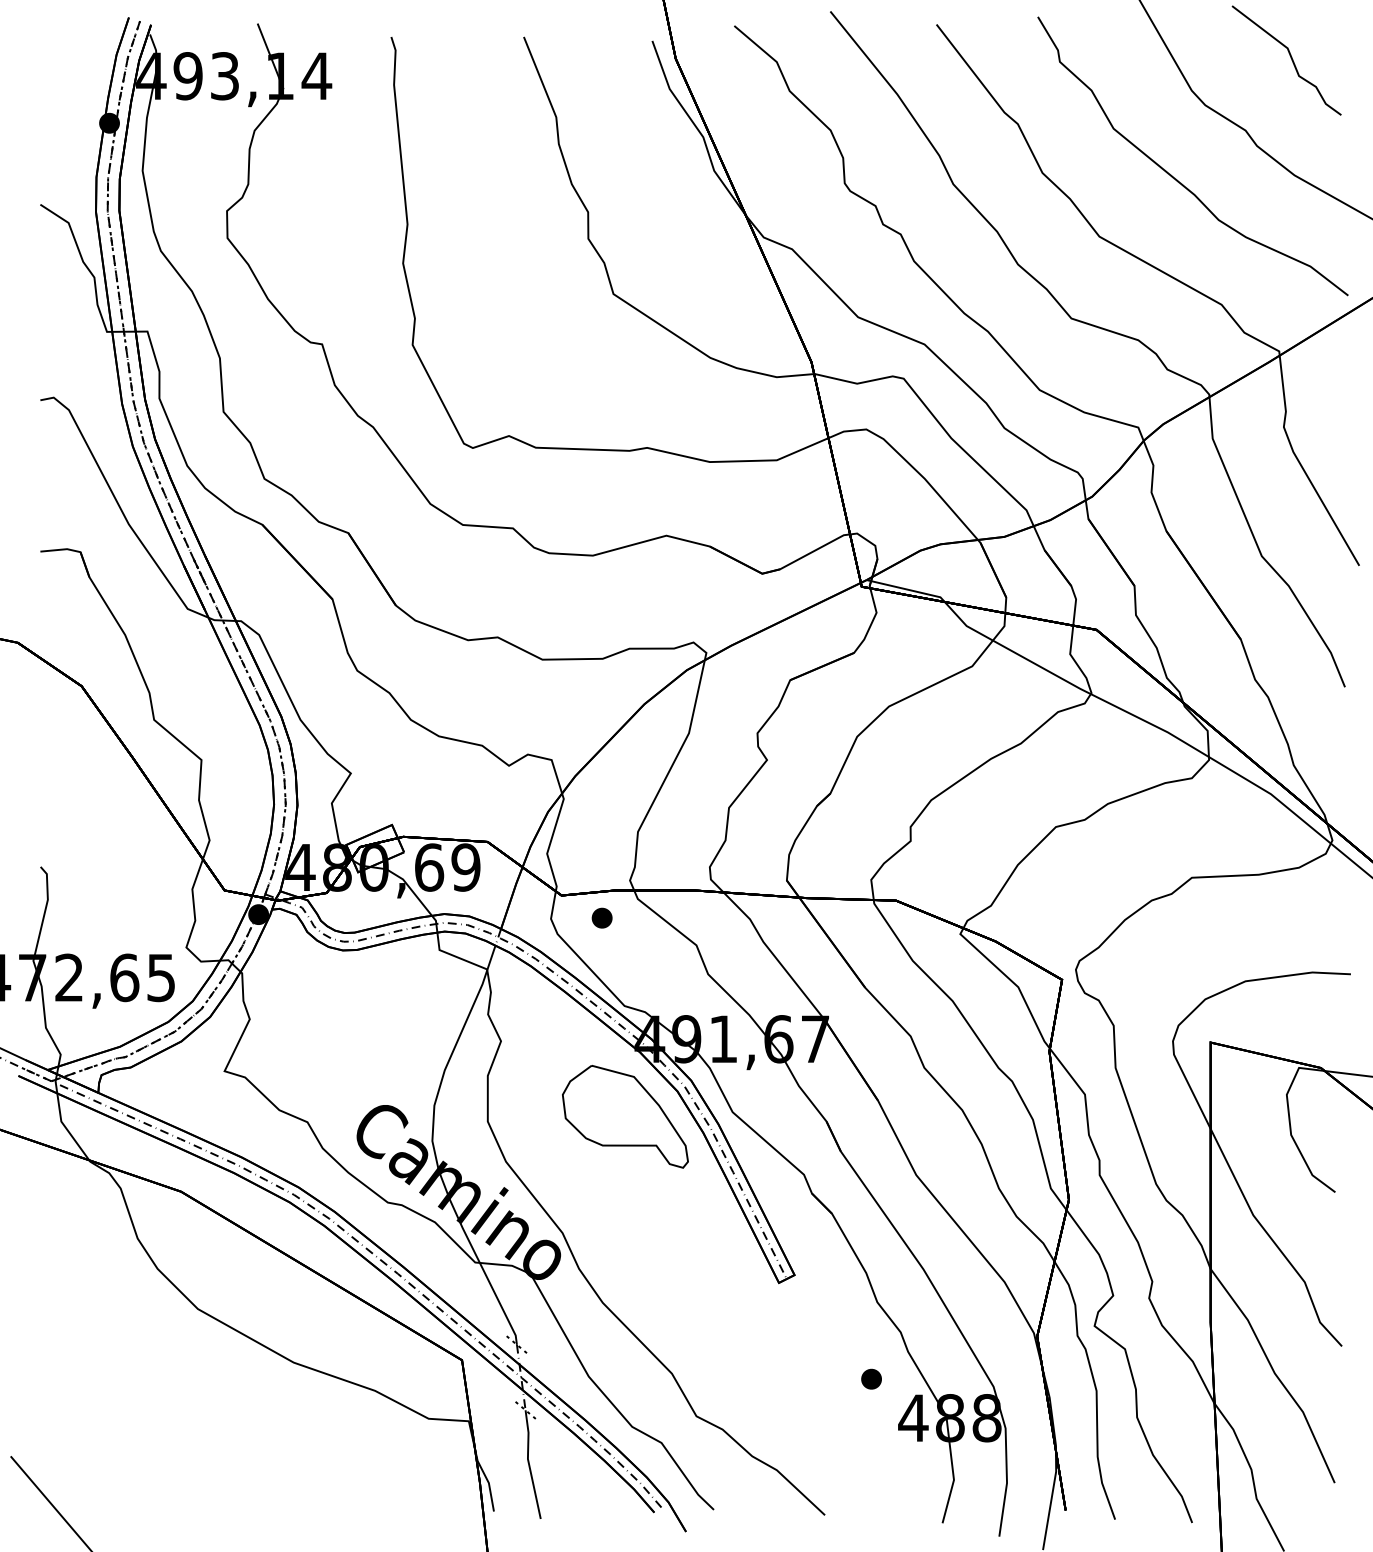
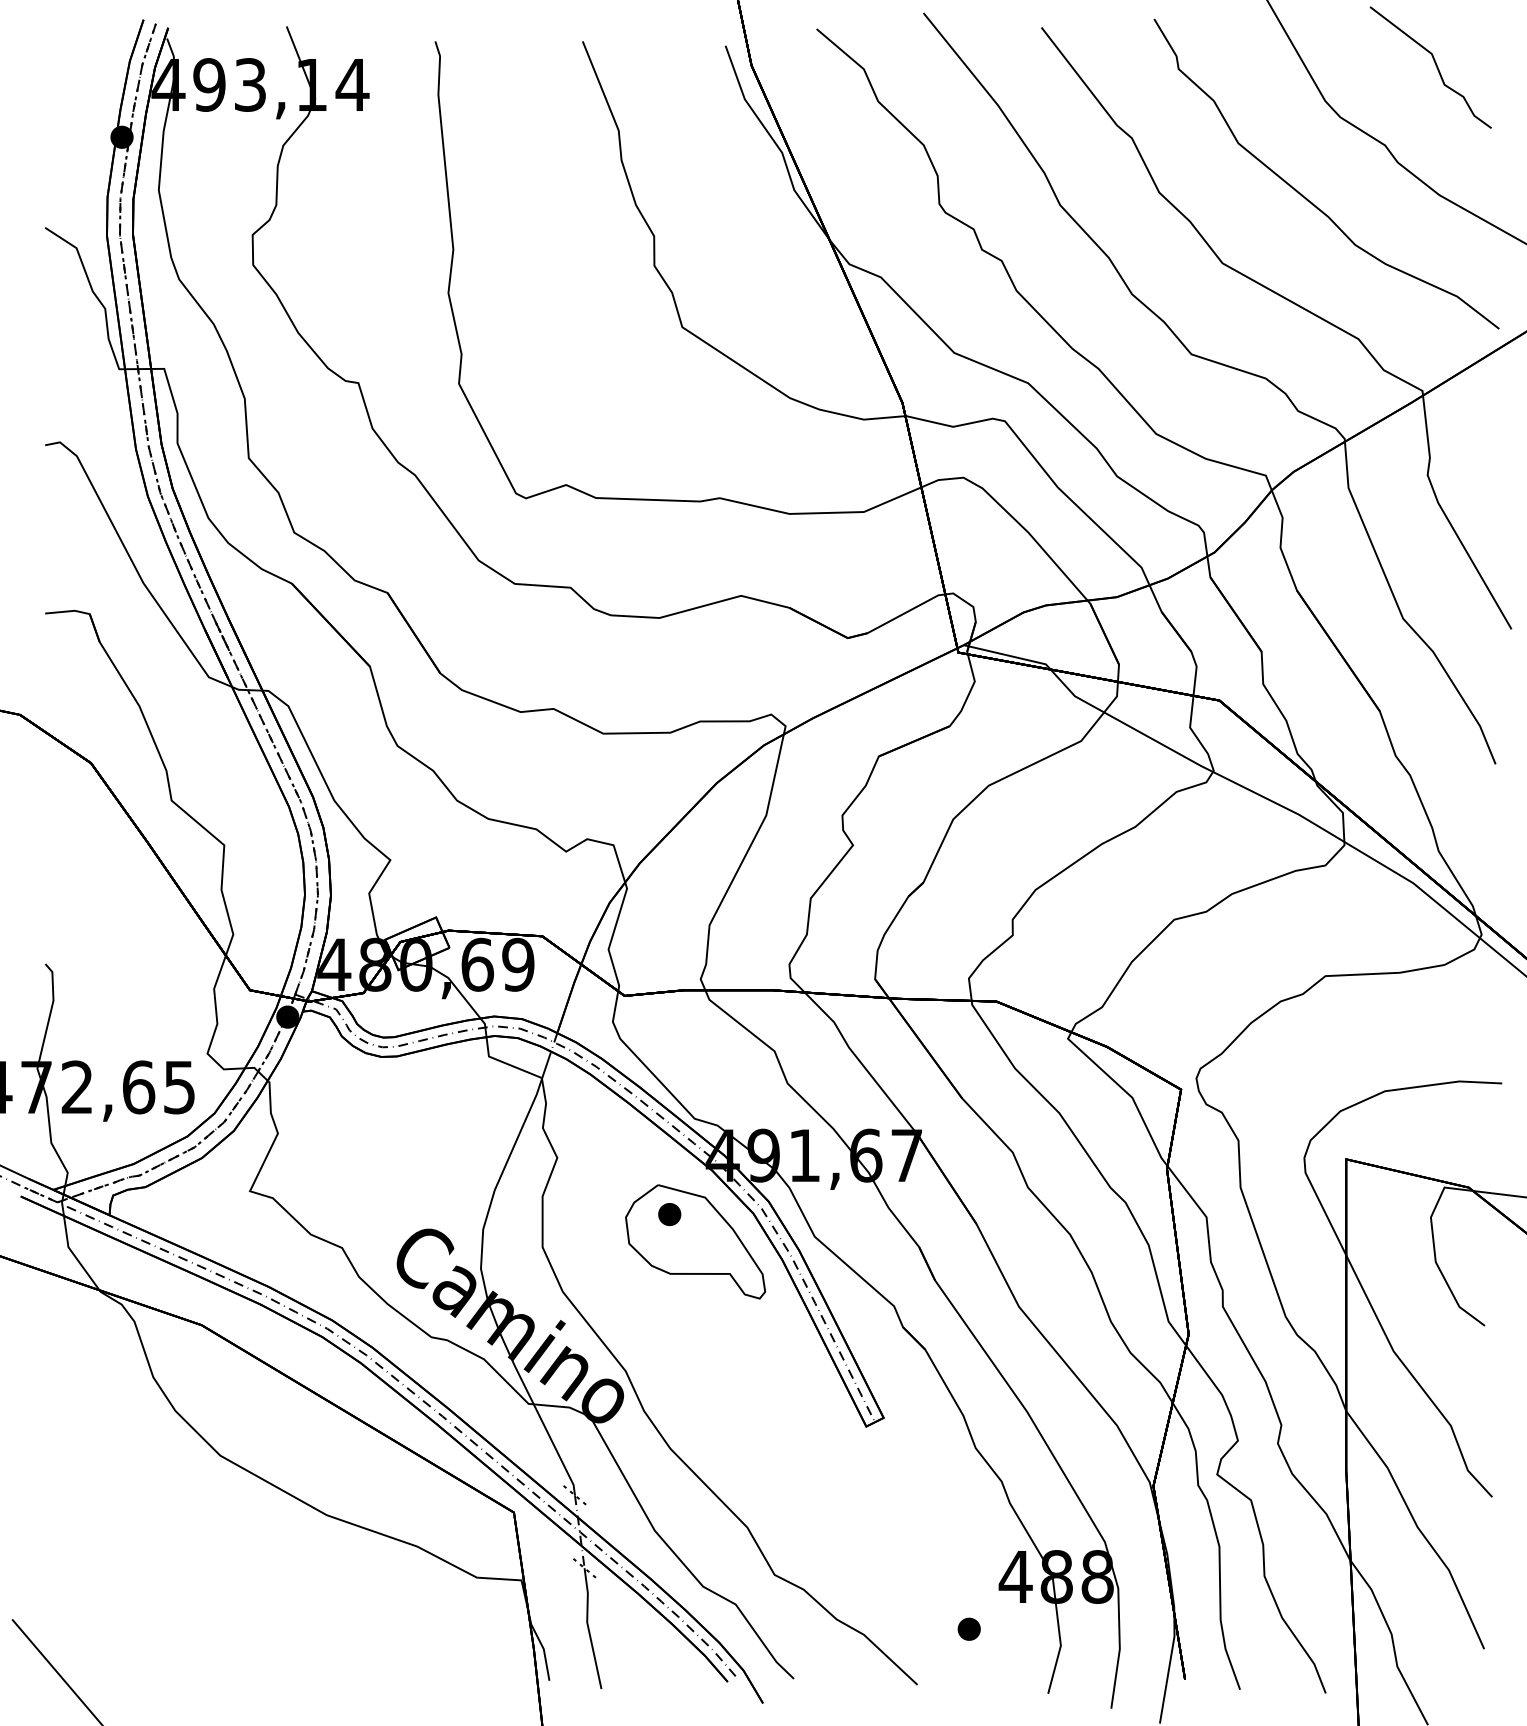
part: (601, 917) -> (668, 1213), moved
part: (871, 1378) -> (969, 1628), moved

